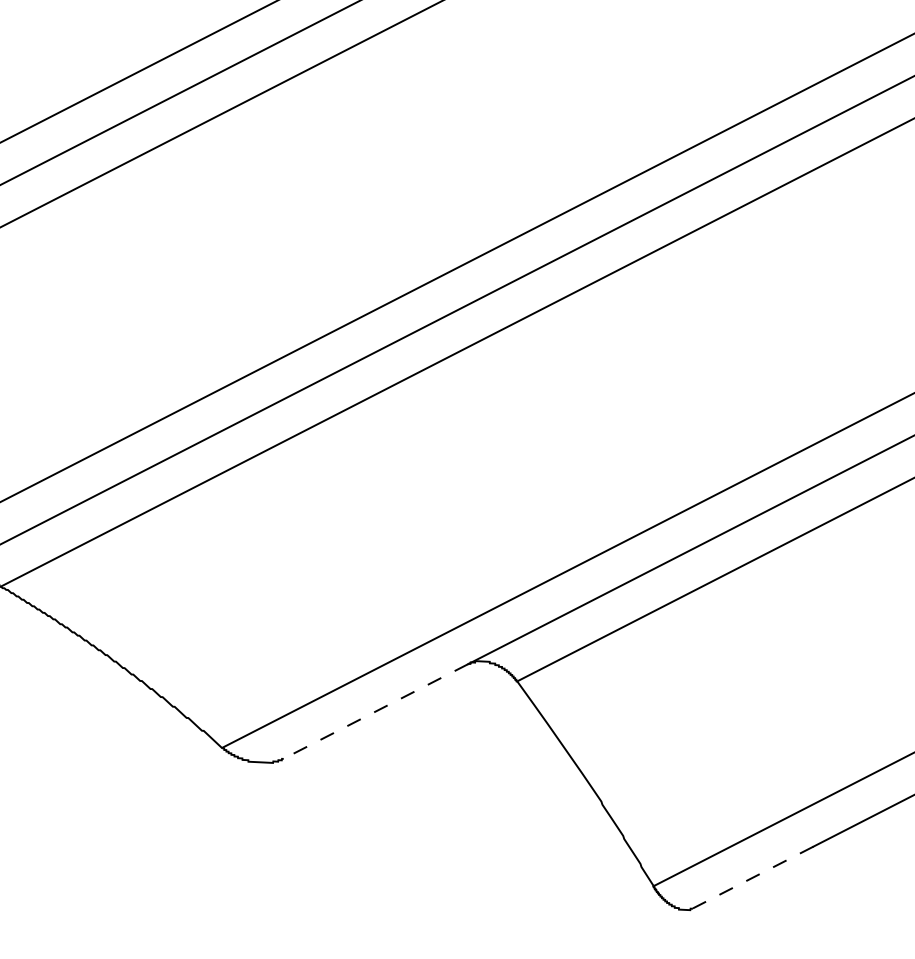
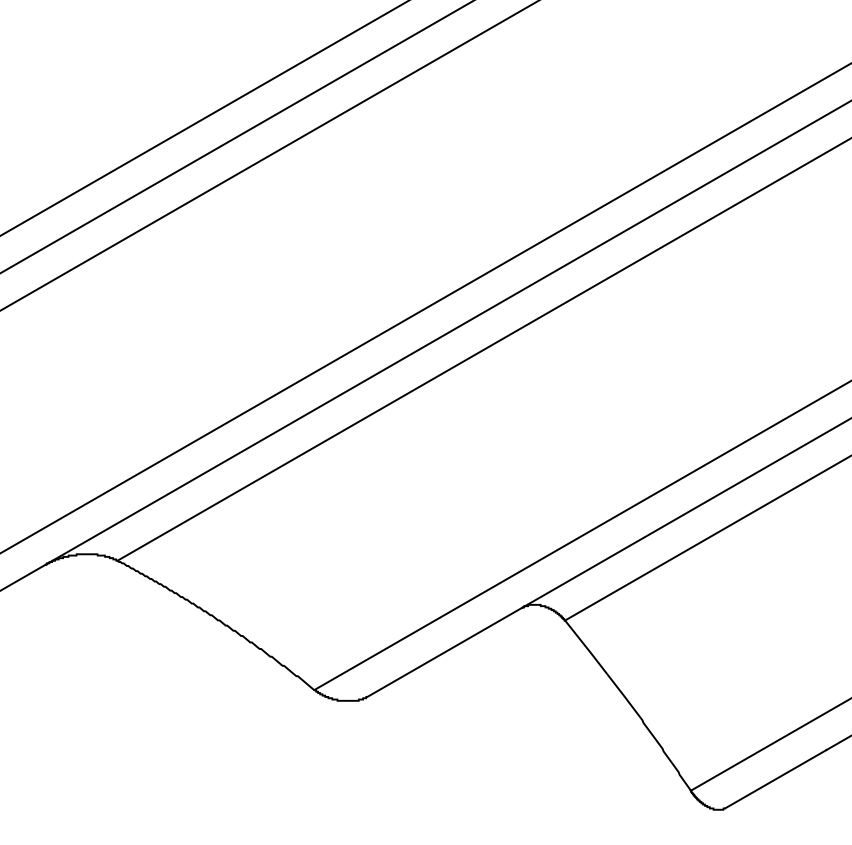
line: (375, 711) -> (444, 652), dashed -> solid
line: (752, 877) -> (775, 779), dashed -> solid

